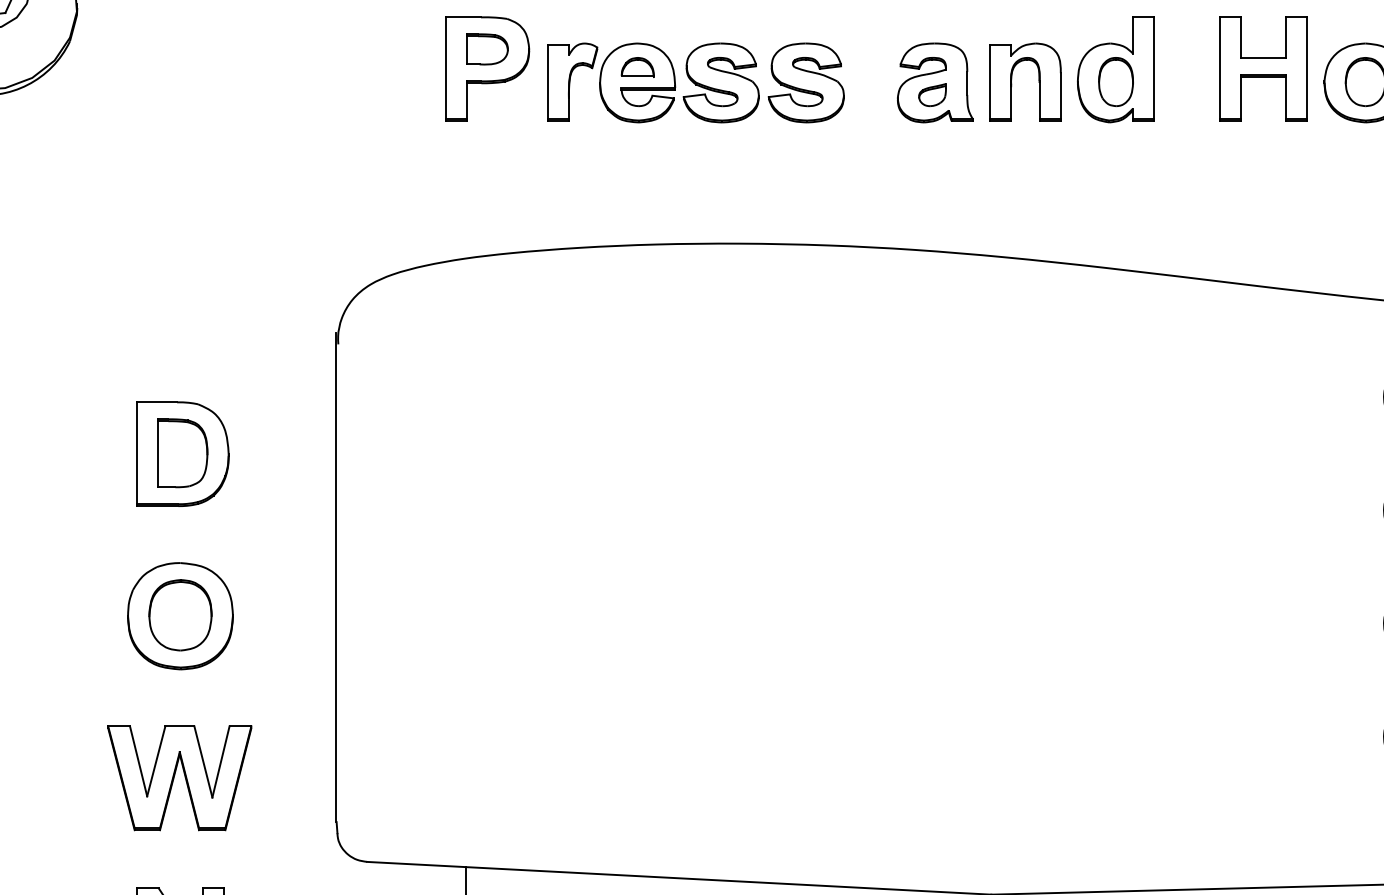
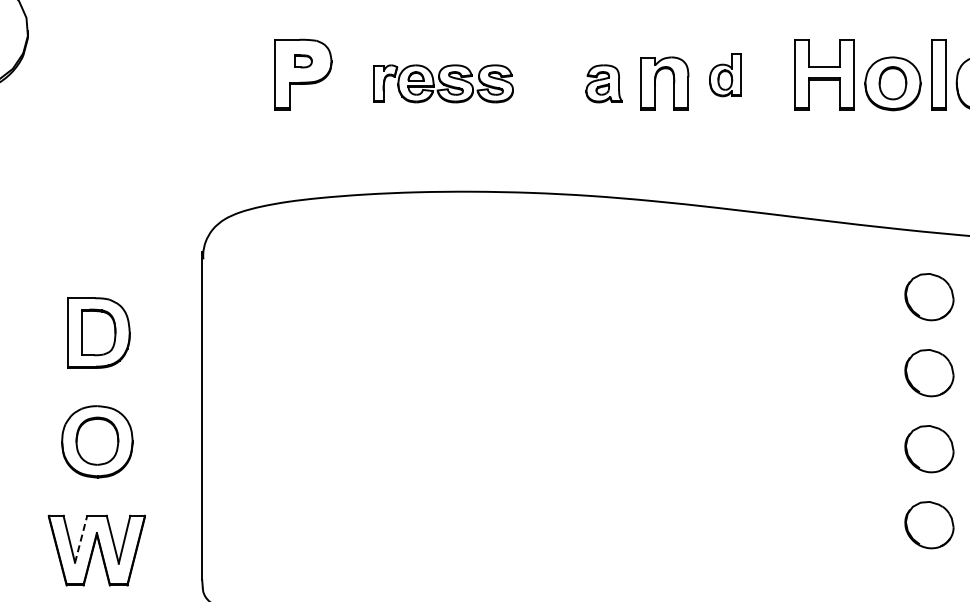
part: (487, 49) -> (303, 61), size x0.6
part: (1114, 70) -> (724, 75), size x0.6
part: (696, 82) -> (443, 83), size x0.7
part: (934, 82) -> (603, 83), size x0.7
line: (156, 760) -> (81, 538), solid -> dashed

